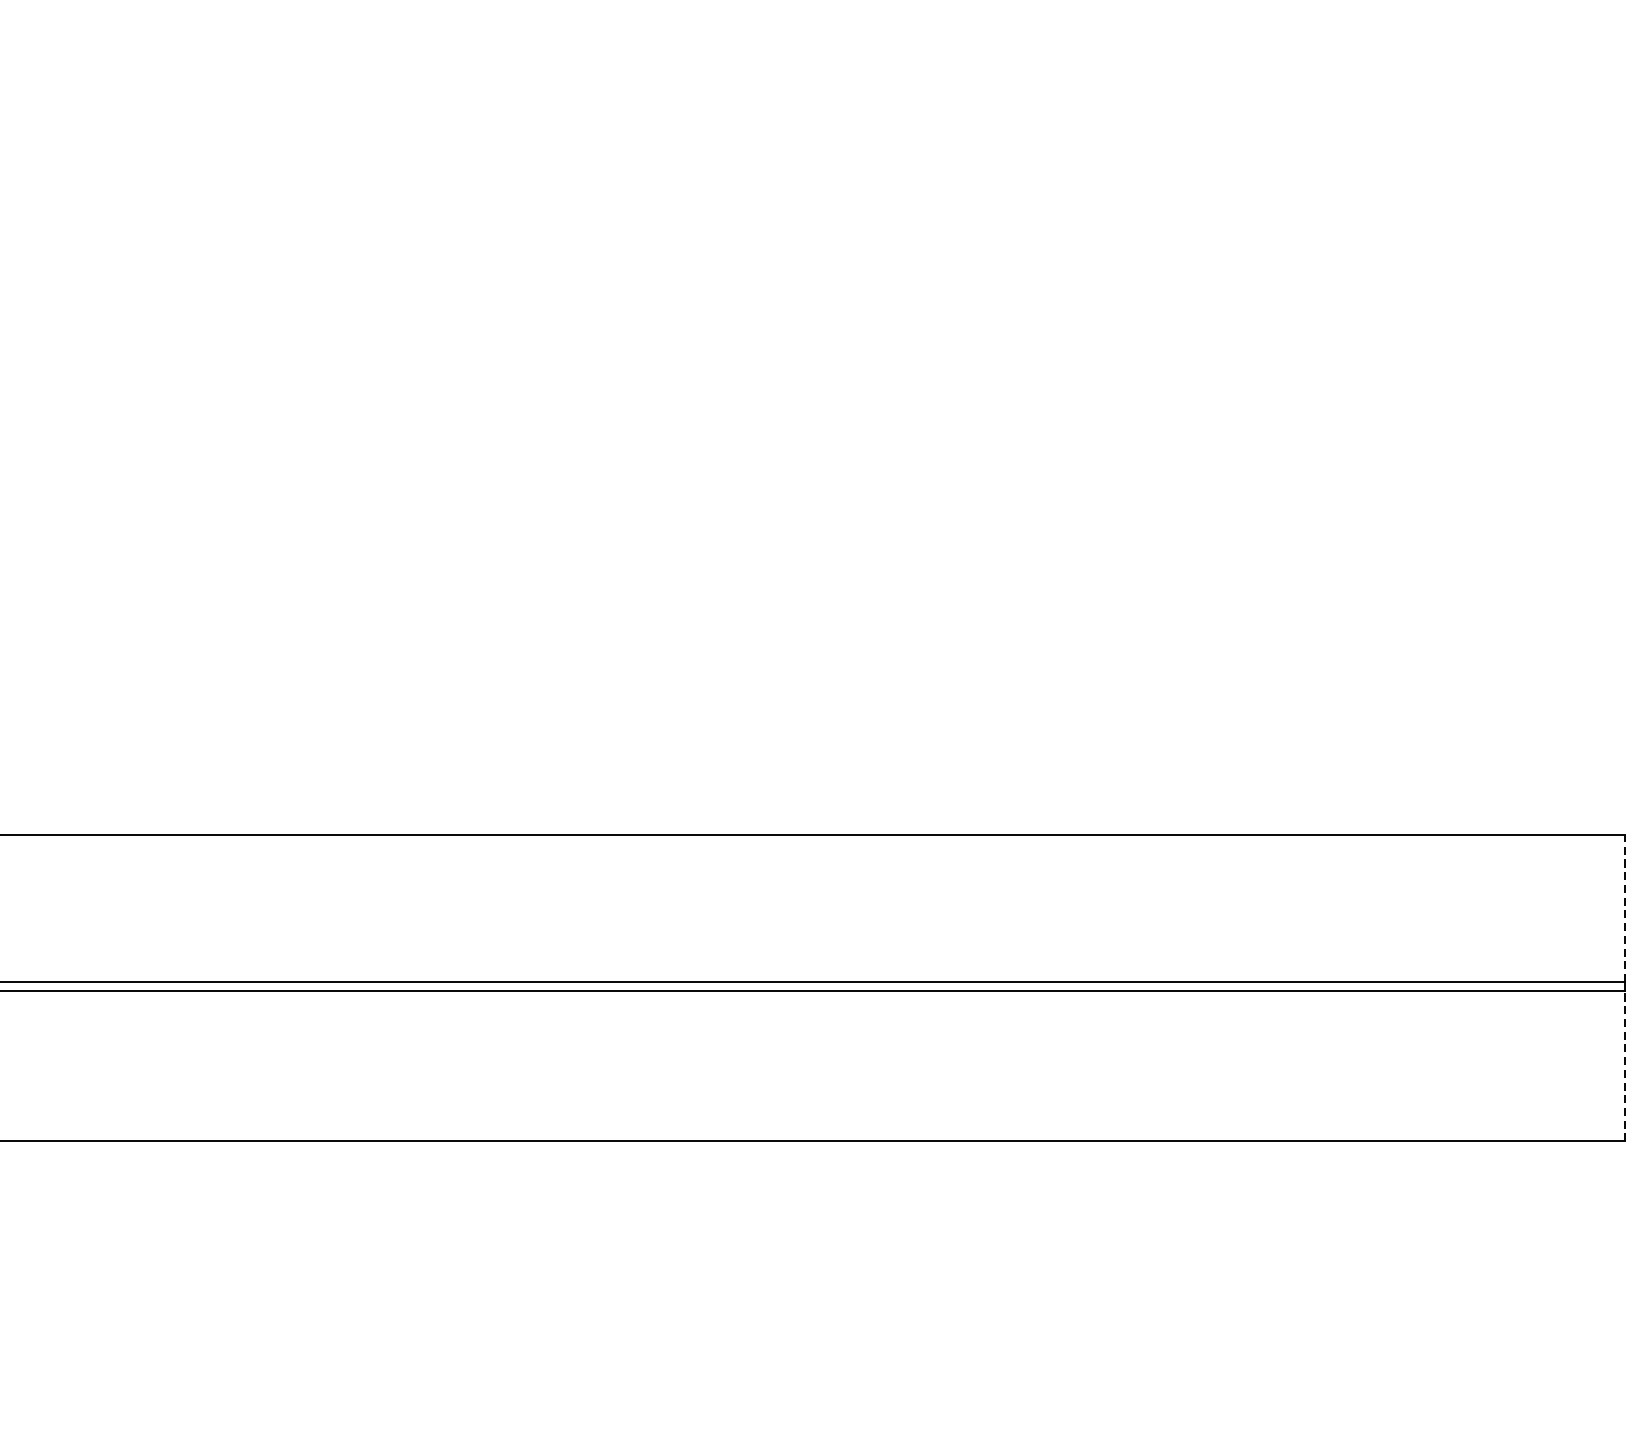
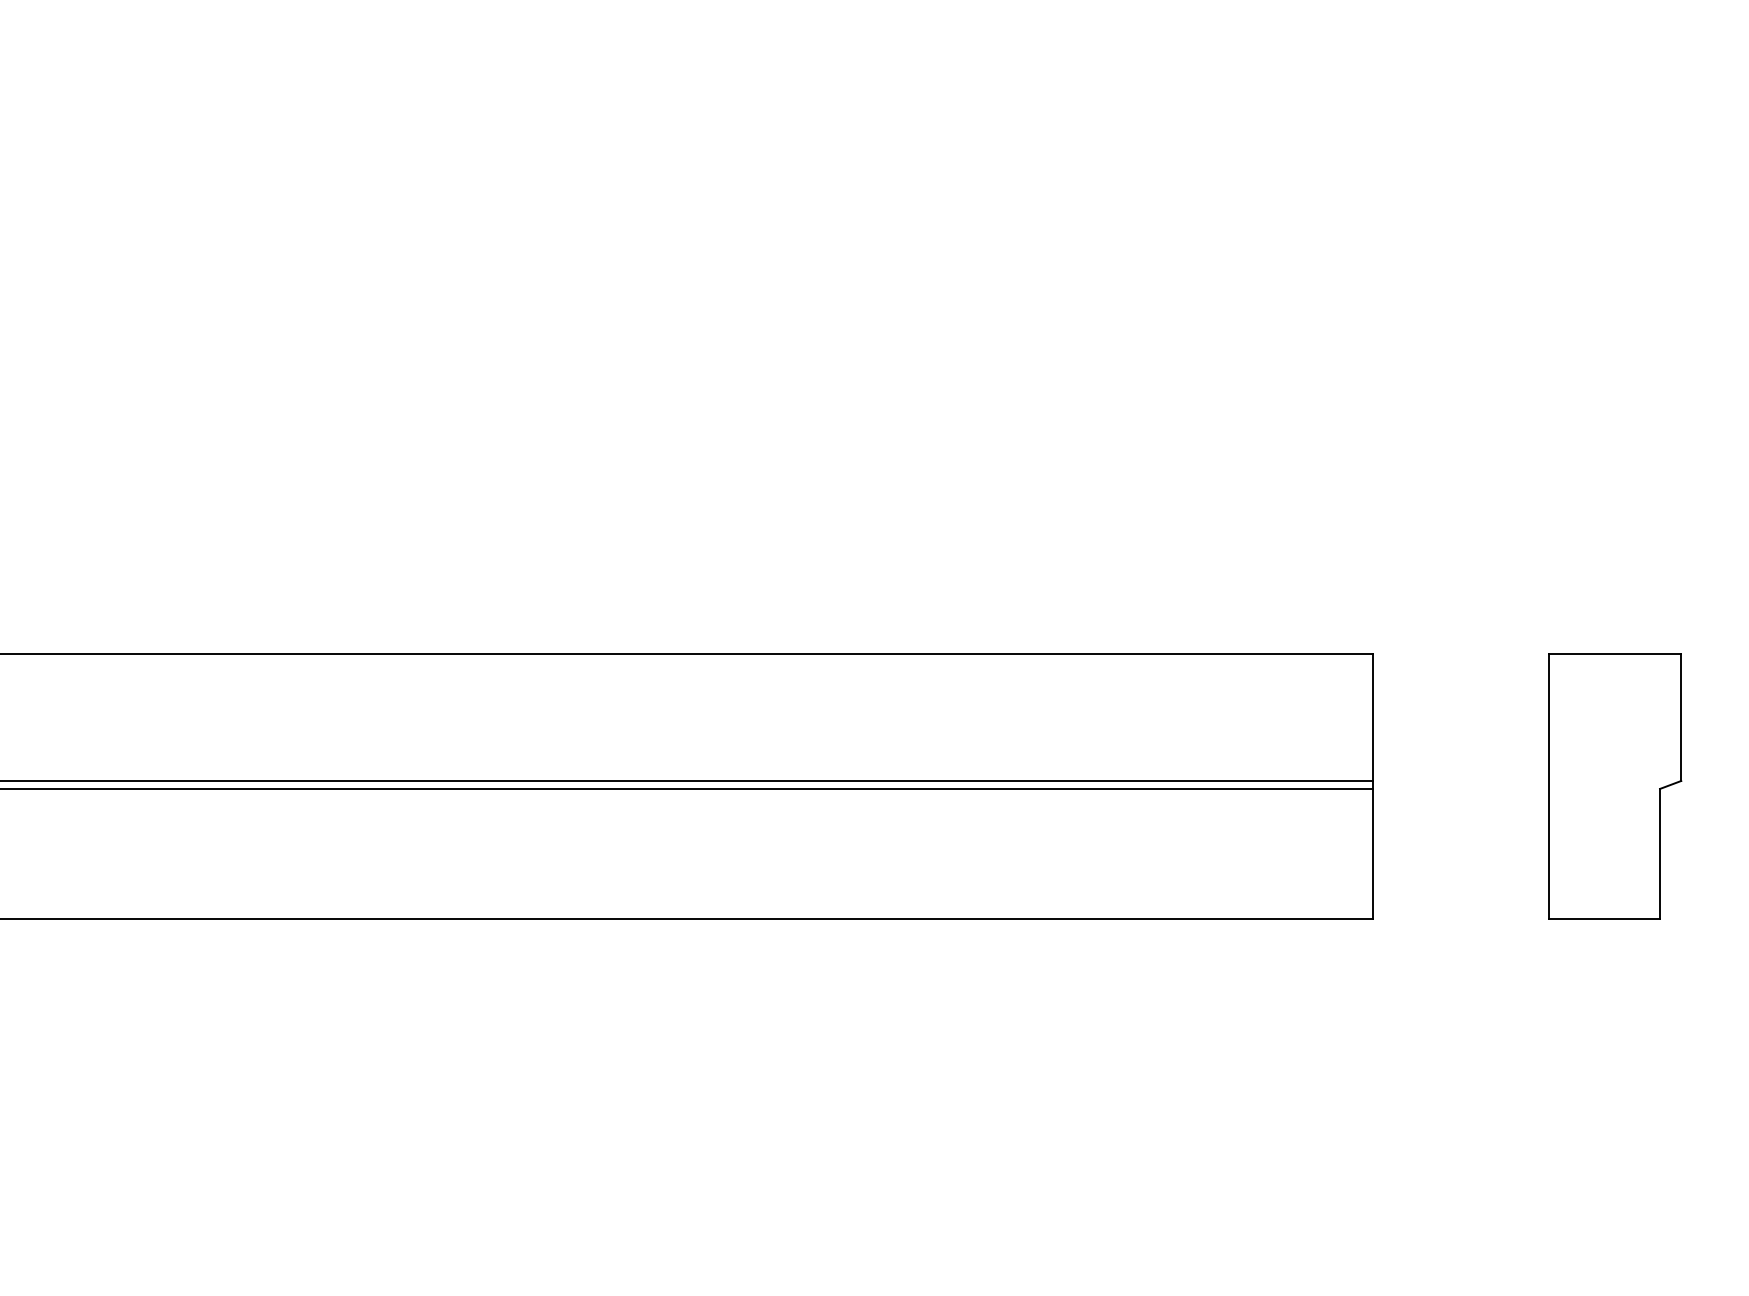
line: (1625, 908) -> (1372, 717), dashed -> solid
line: (1625, 1065) -> (1372, 853), dashed -> solid

